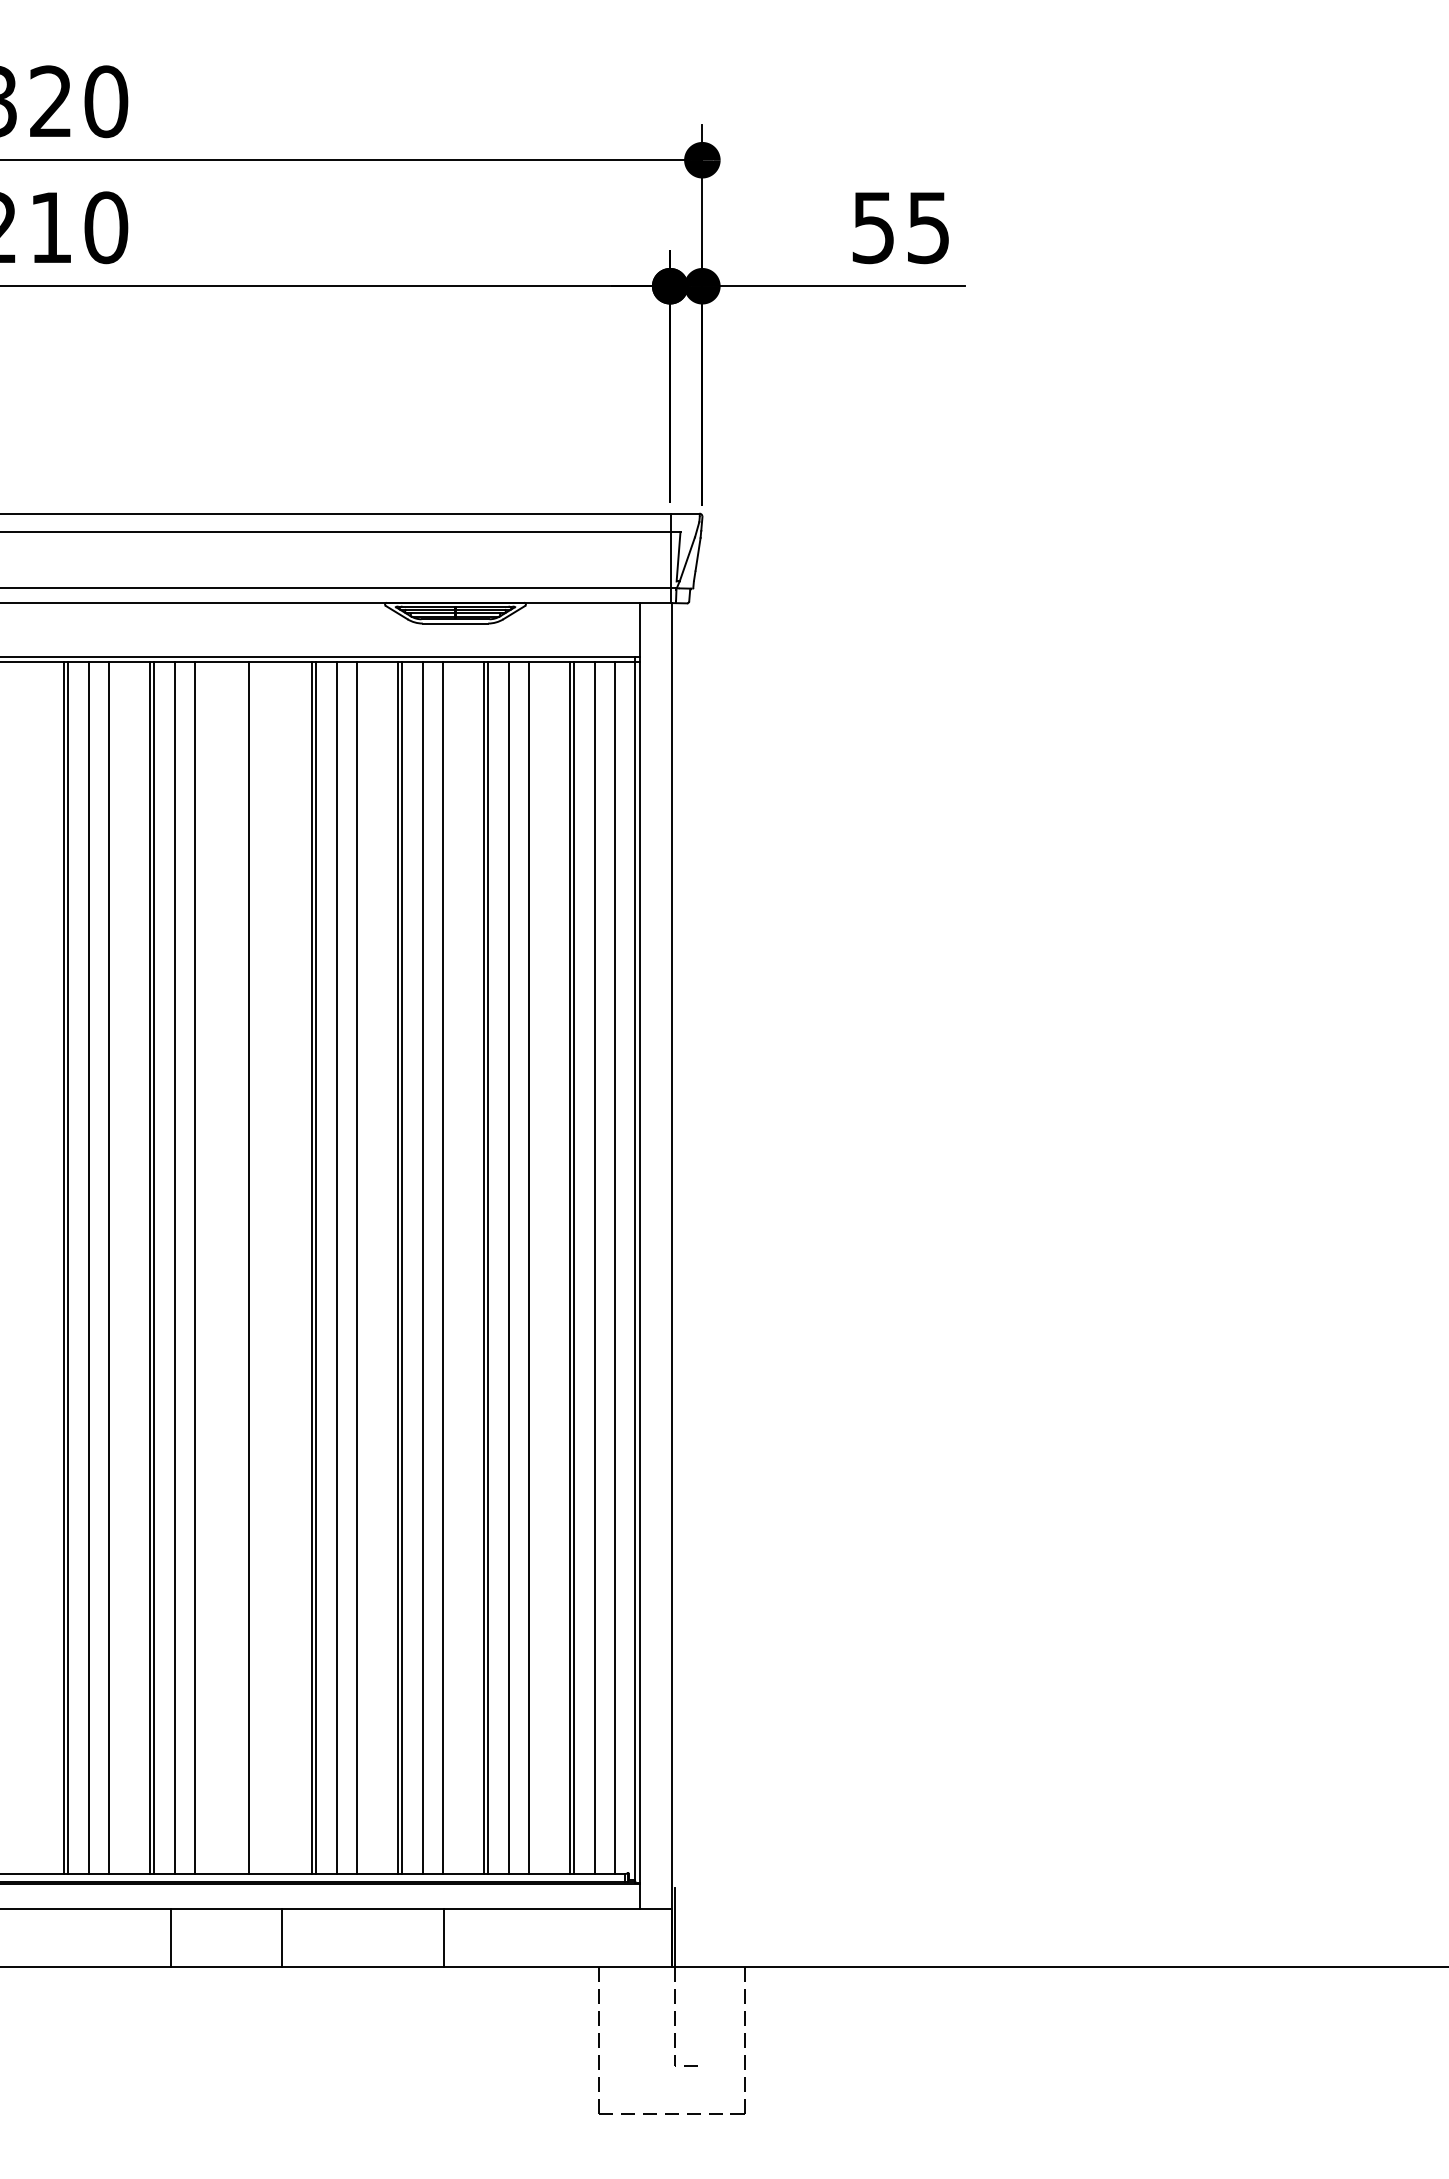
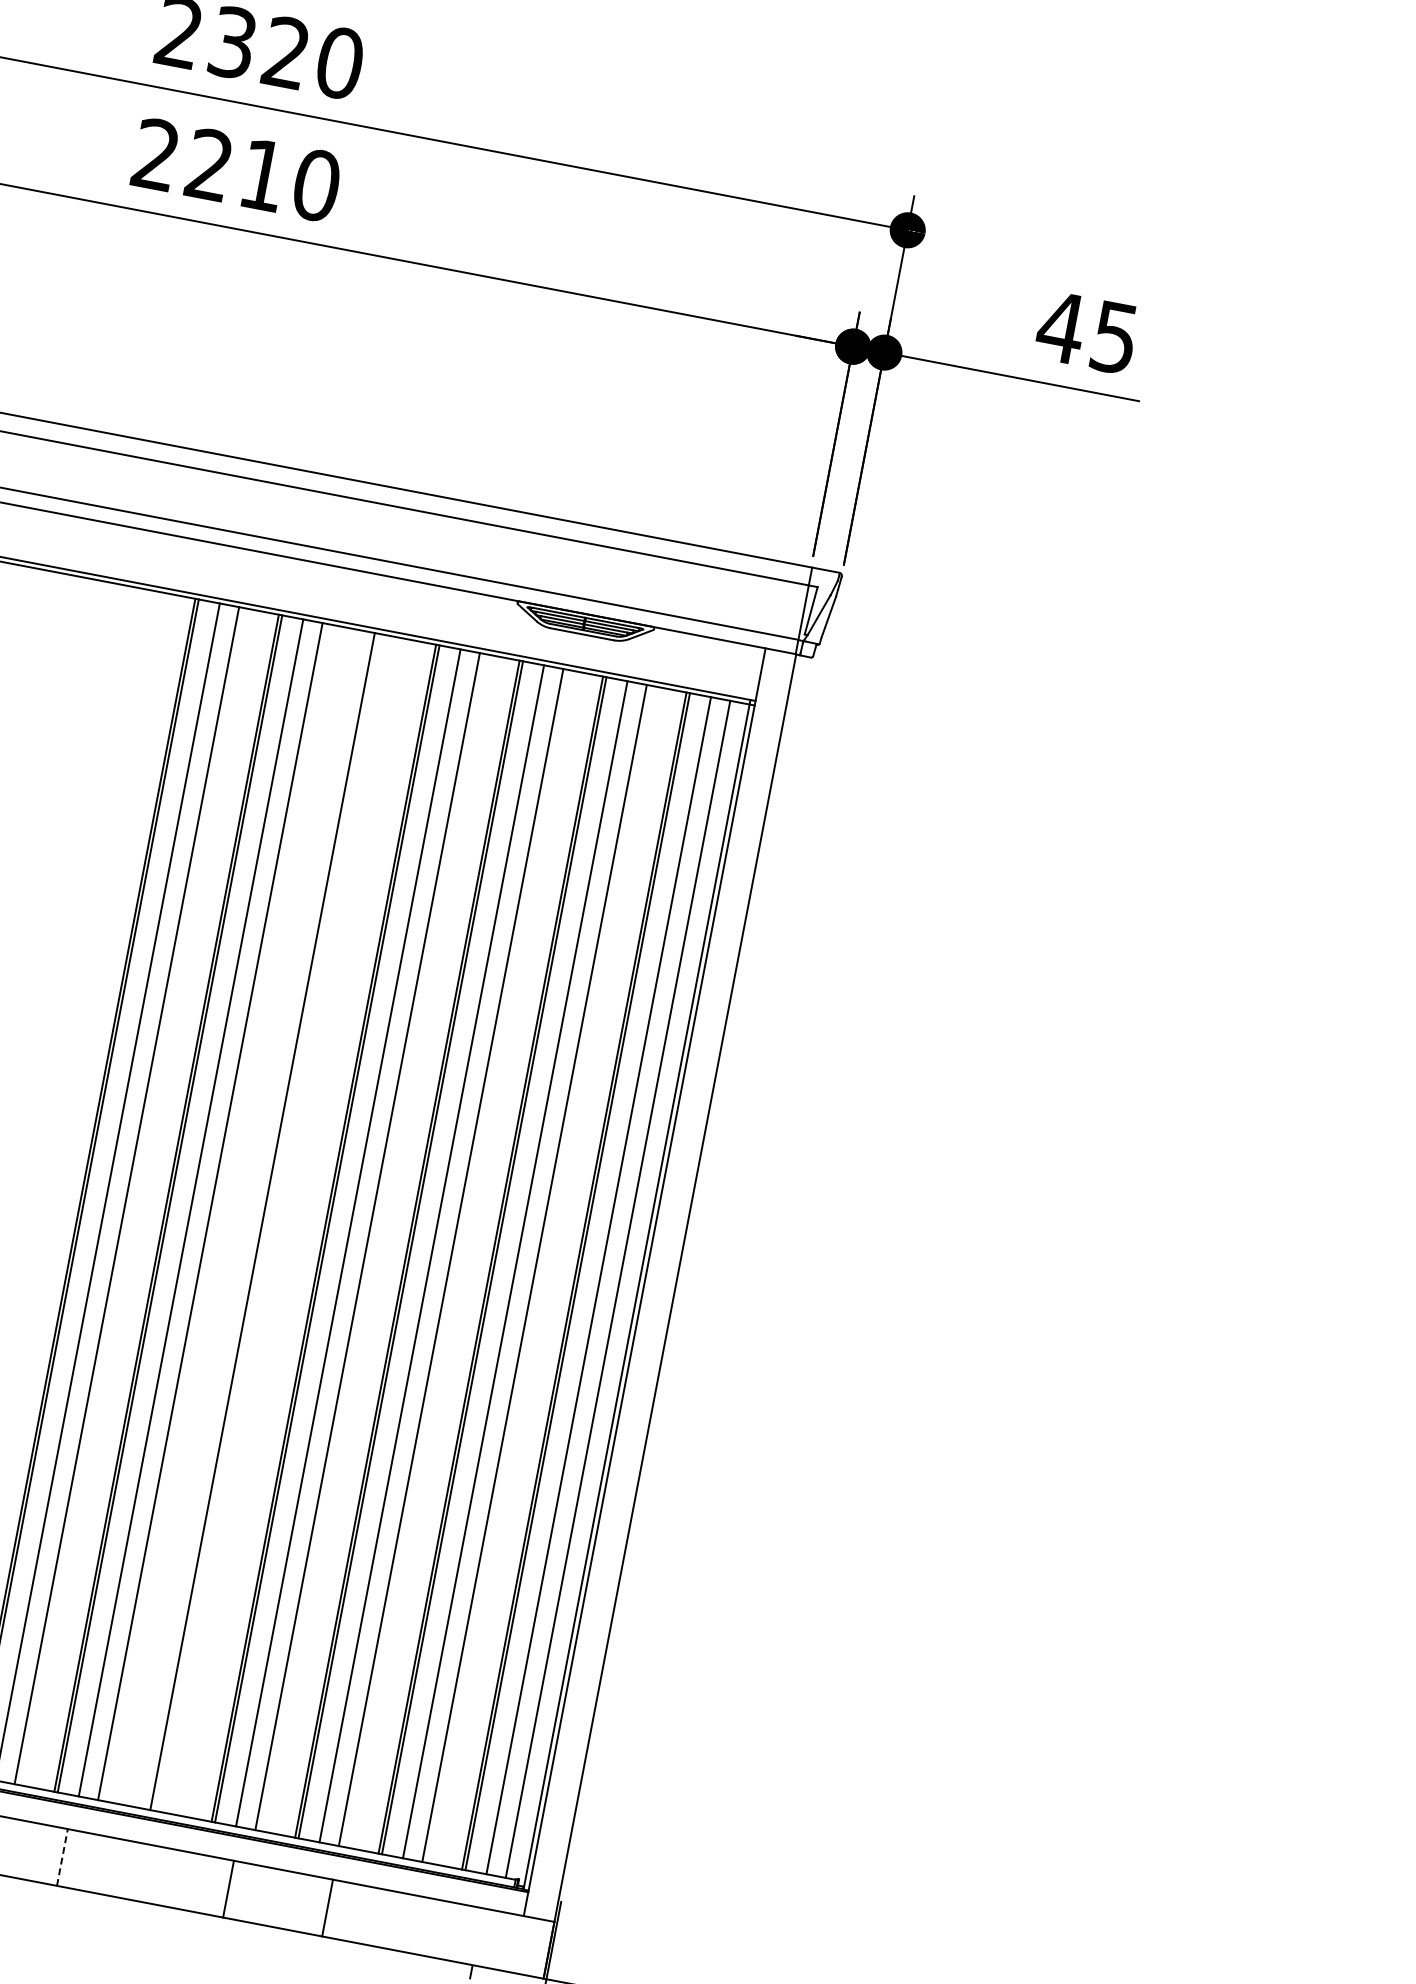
text: (873, 228) -> (1061, 328), 55 -> 45
line: (170, 1937) -> (62, 1856), solid -> dashed
line: (281, 1937) -> (228, 1888), moved

